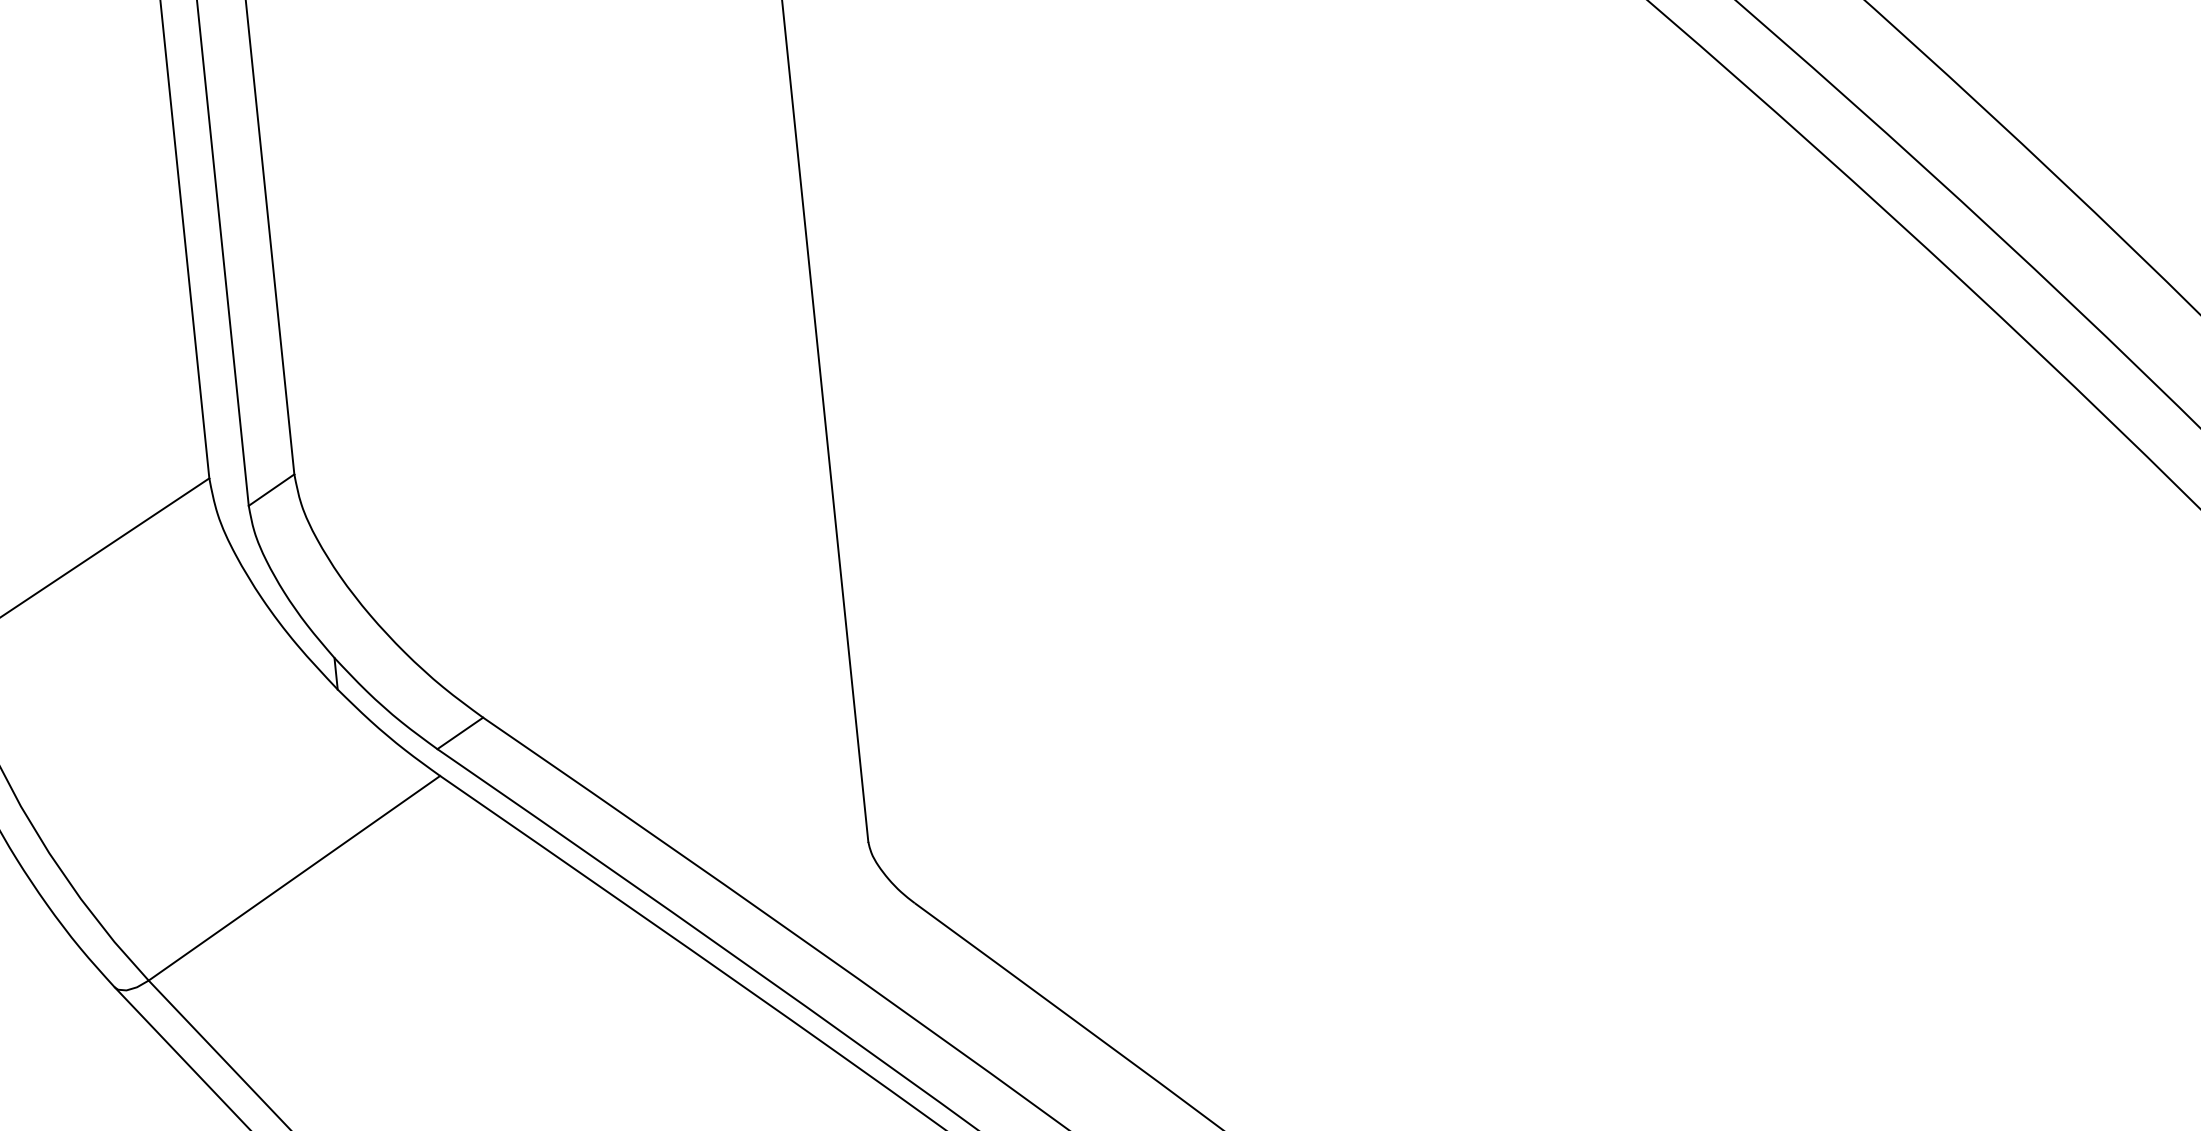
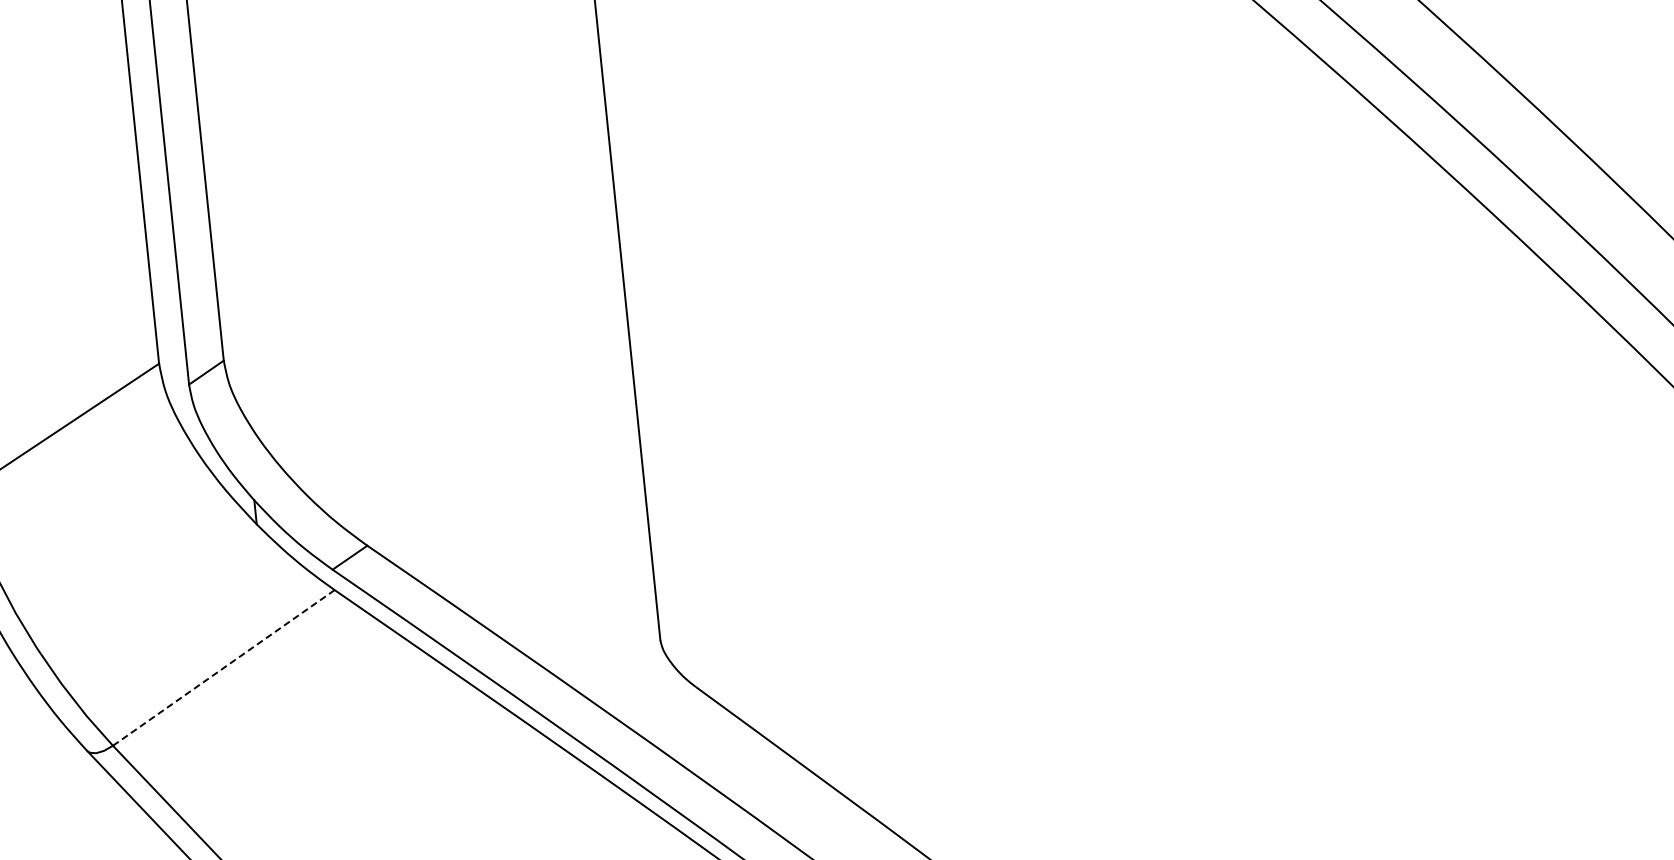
line: (295, 877) -> (224, 667), solid -> dashed

